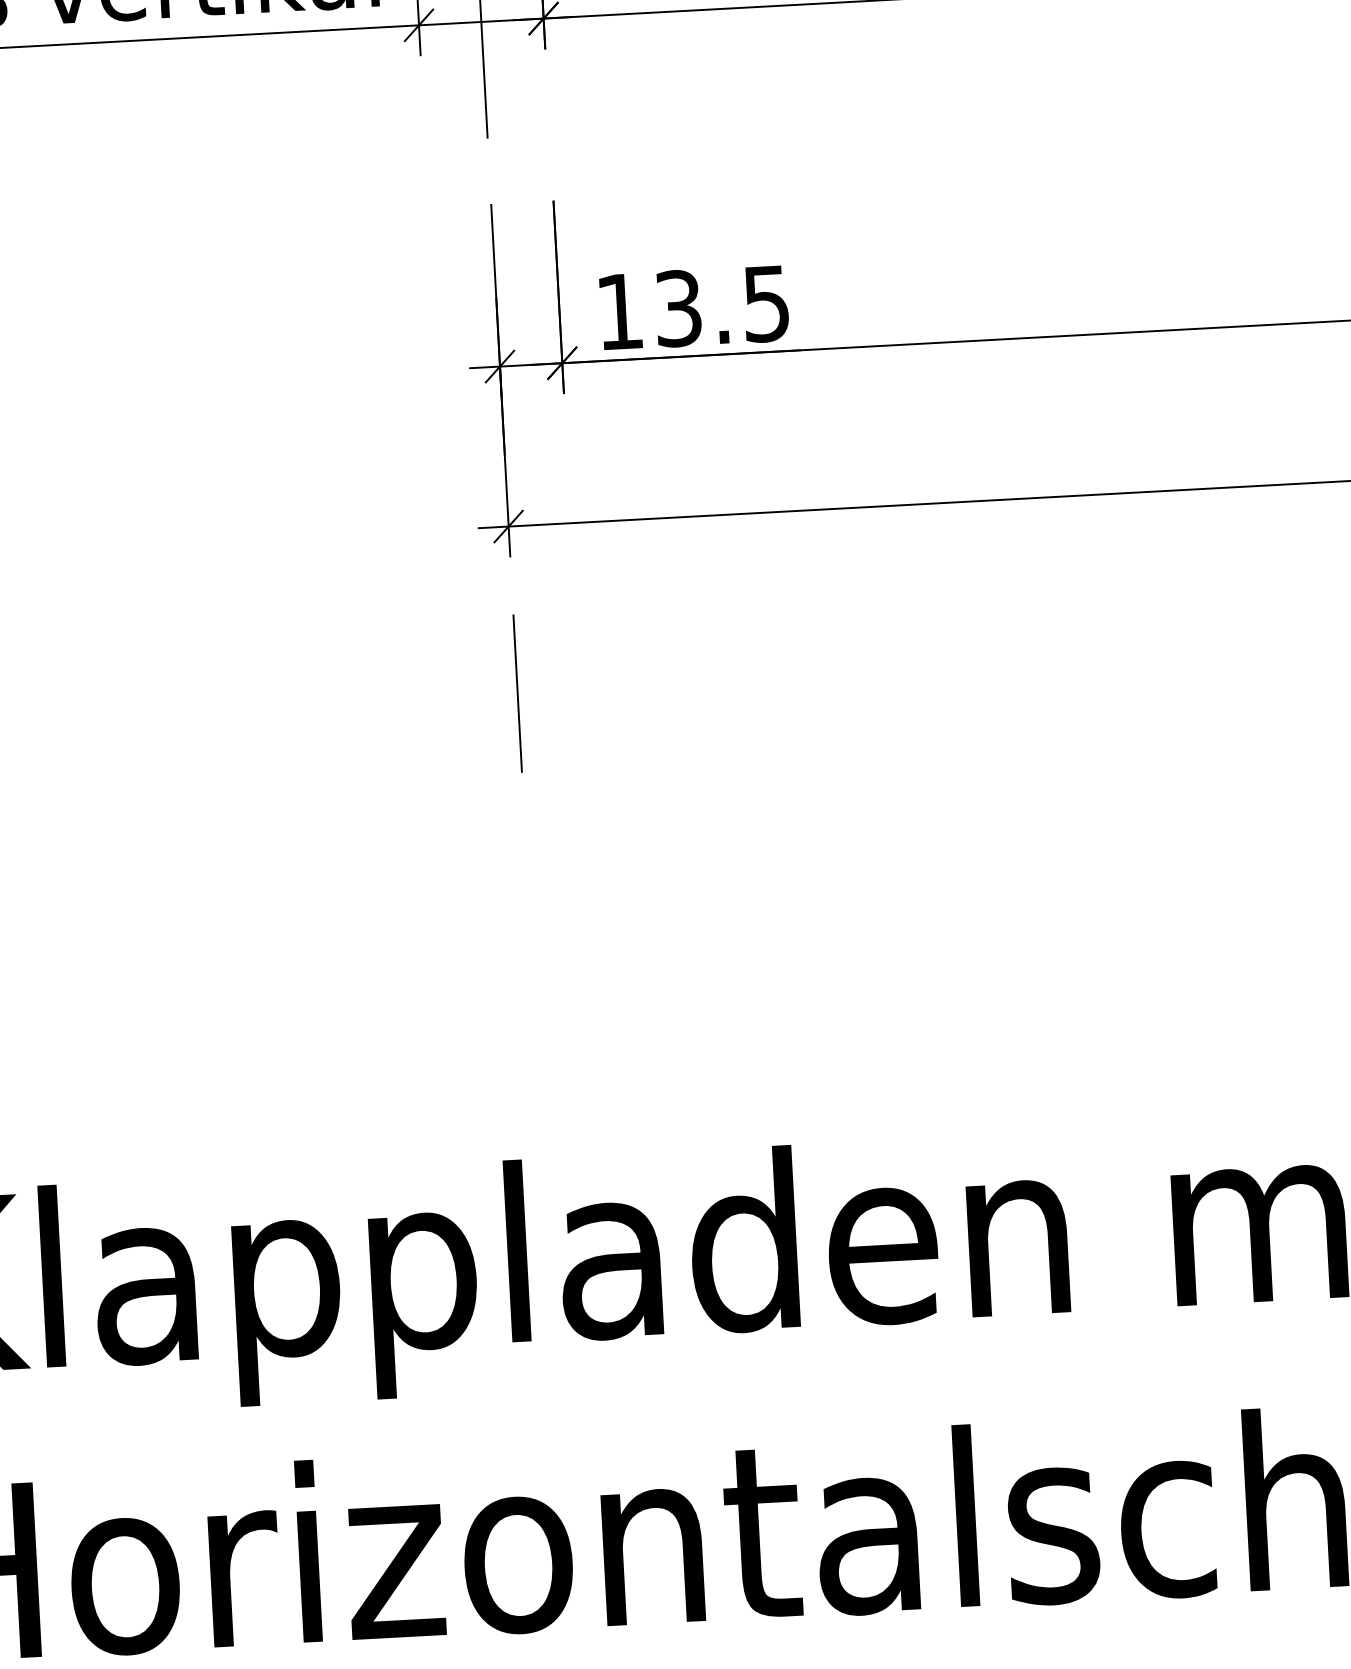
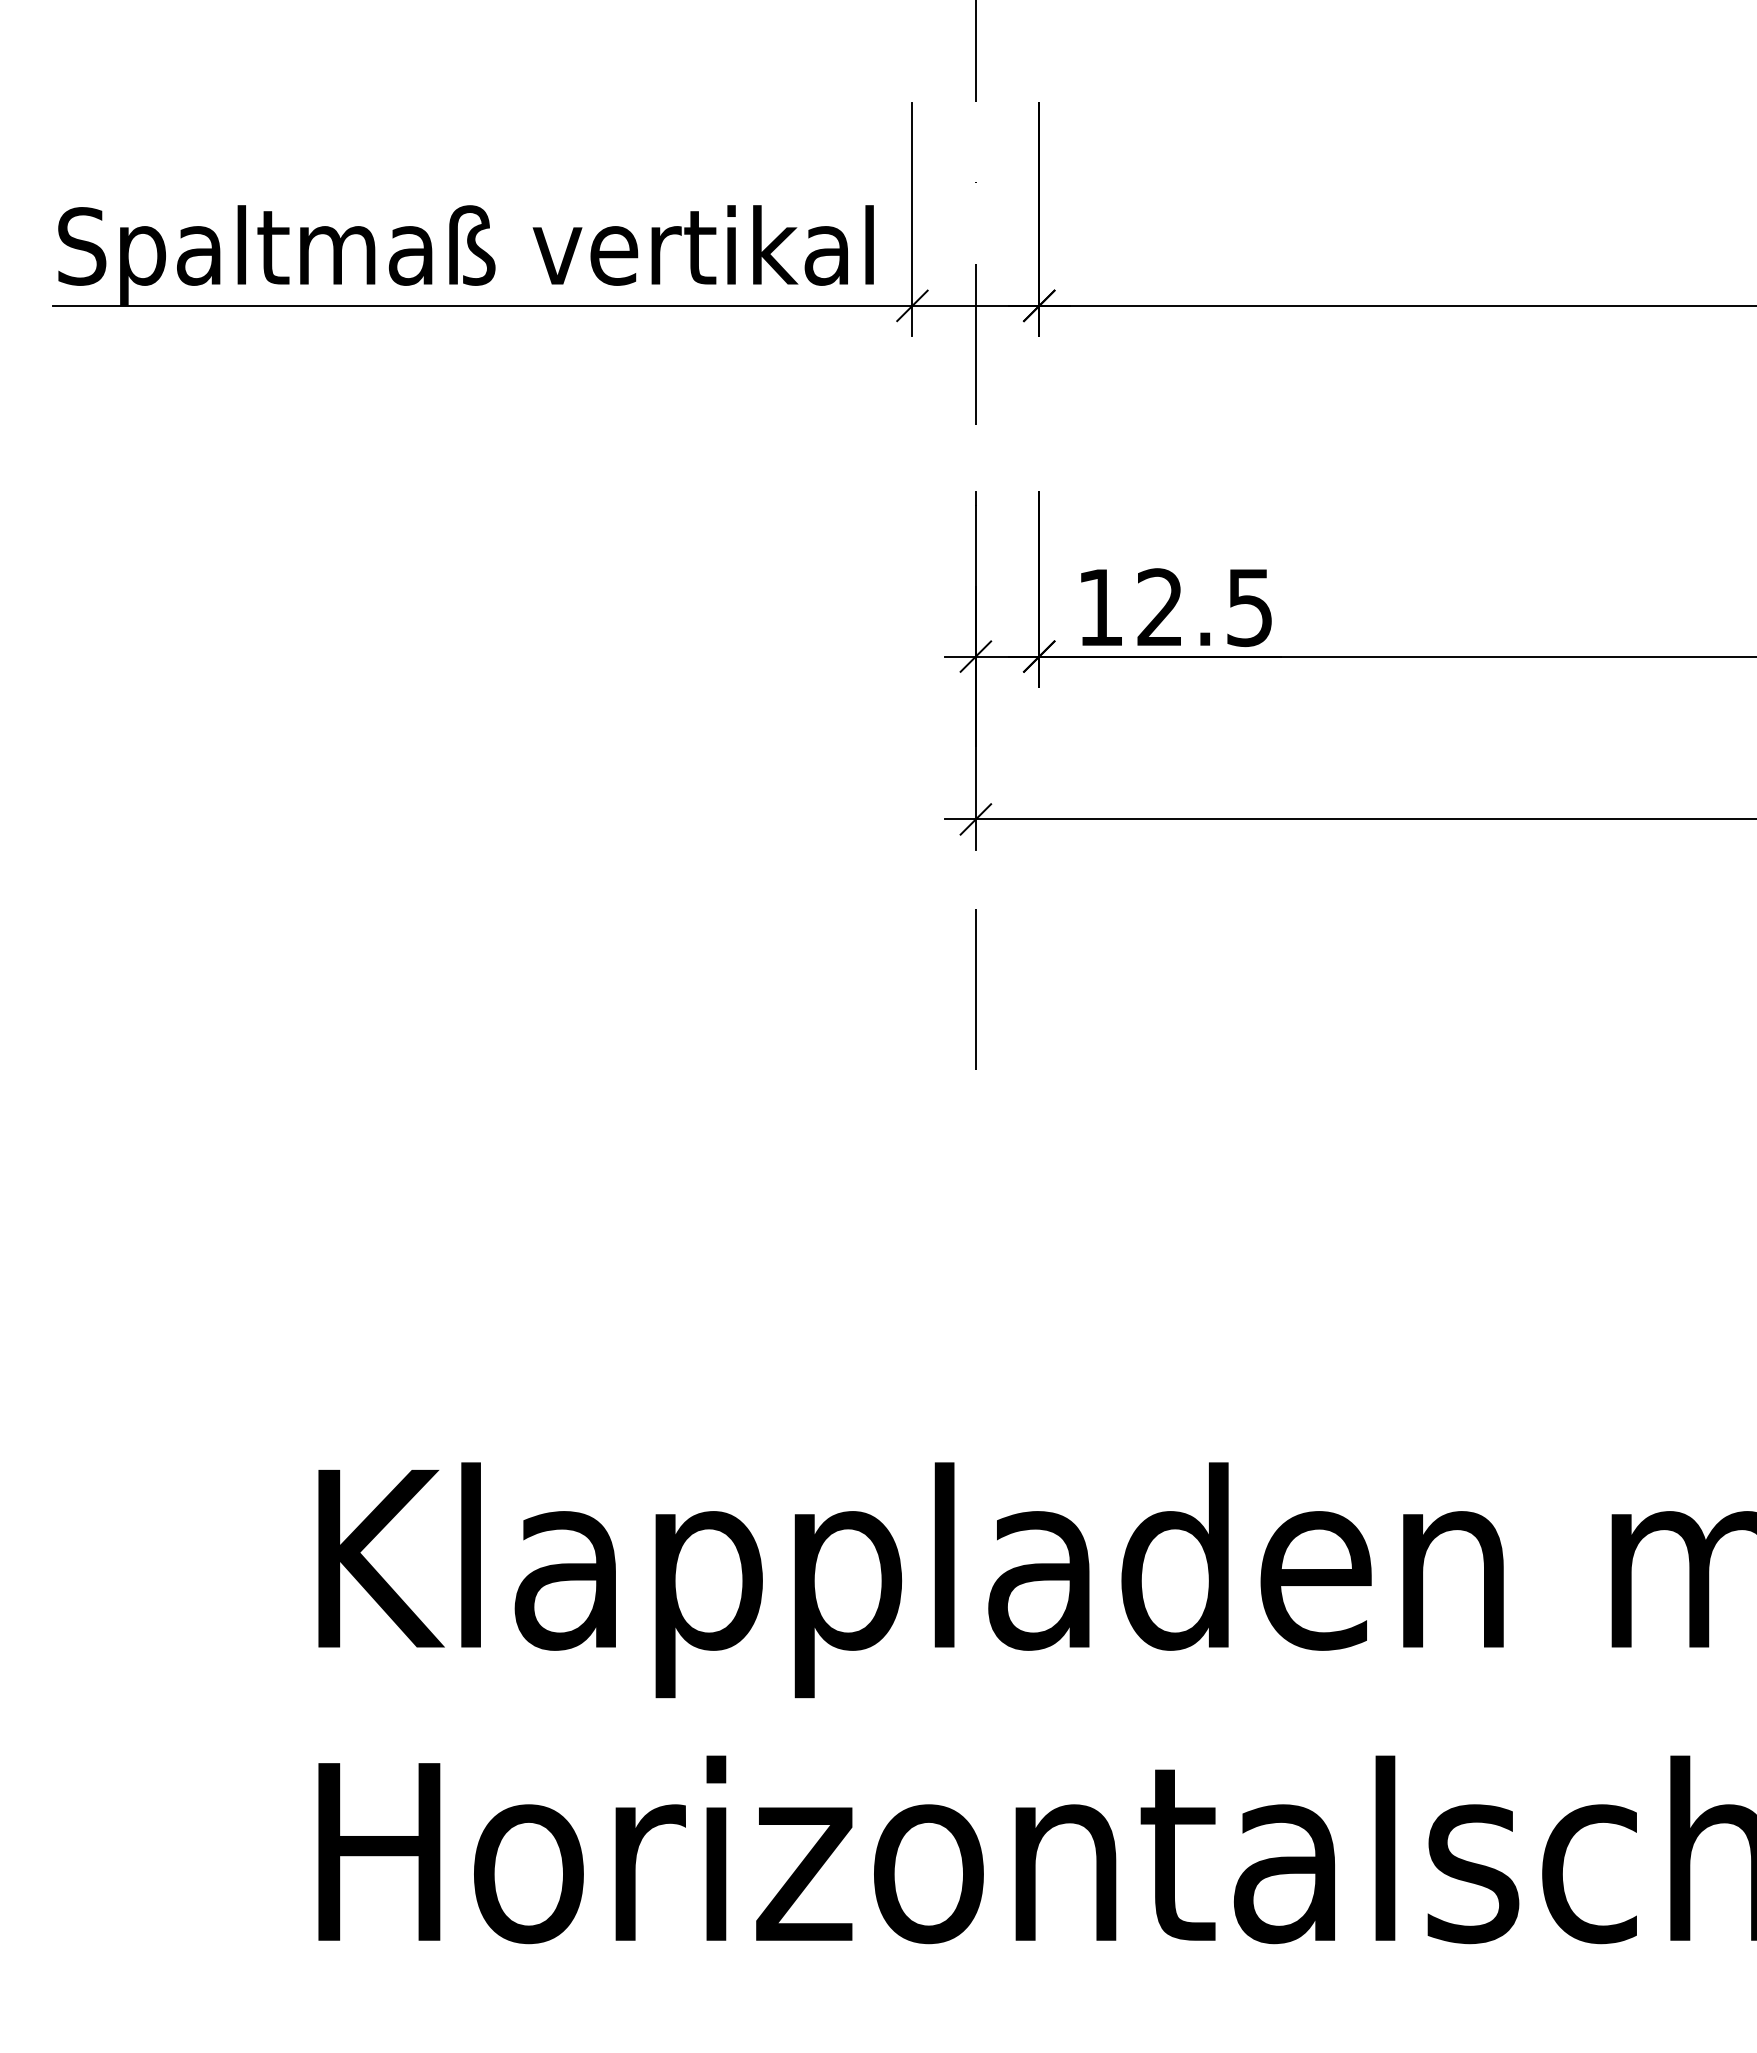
text: (677, 308) -> (1159, 607), 13.5 -> 12.5

